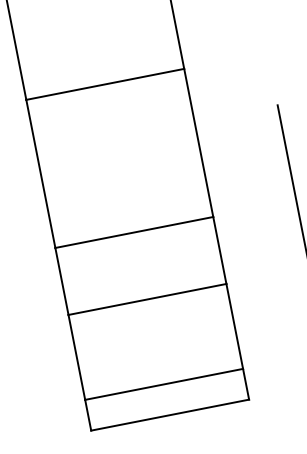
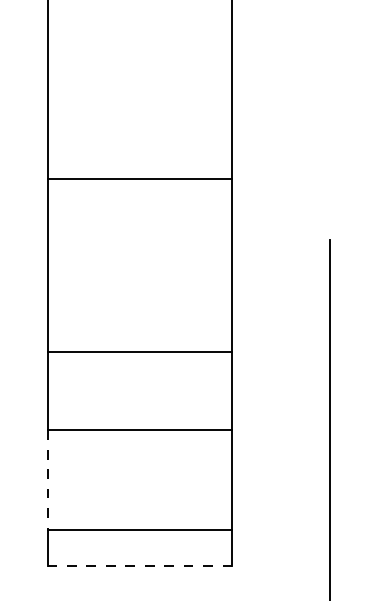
line: (76, 357) -> (47, 480), solid -> dashed
line: (170, 414) -> (140, 565), solid -> dashed

